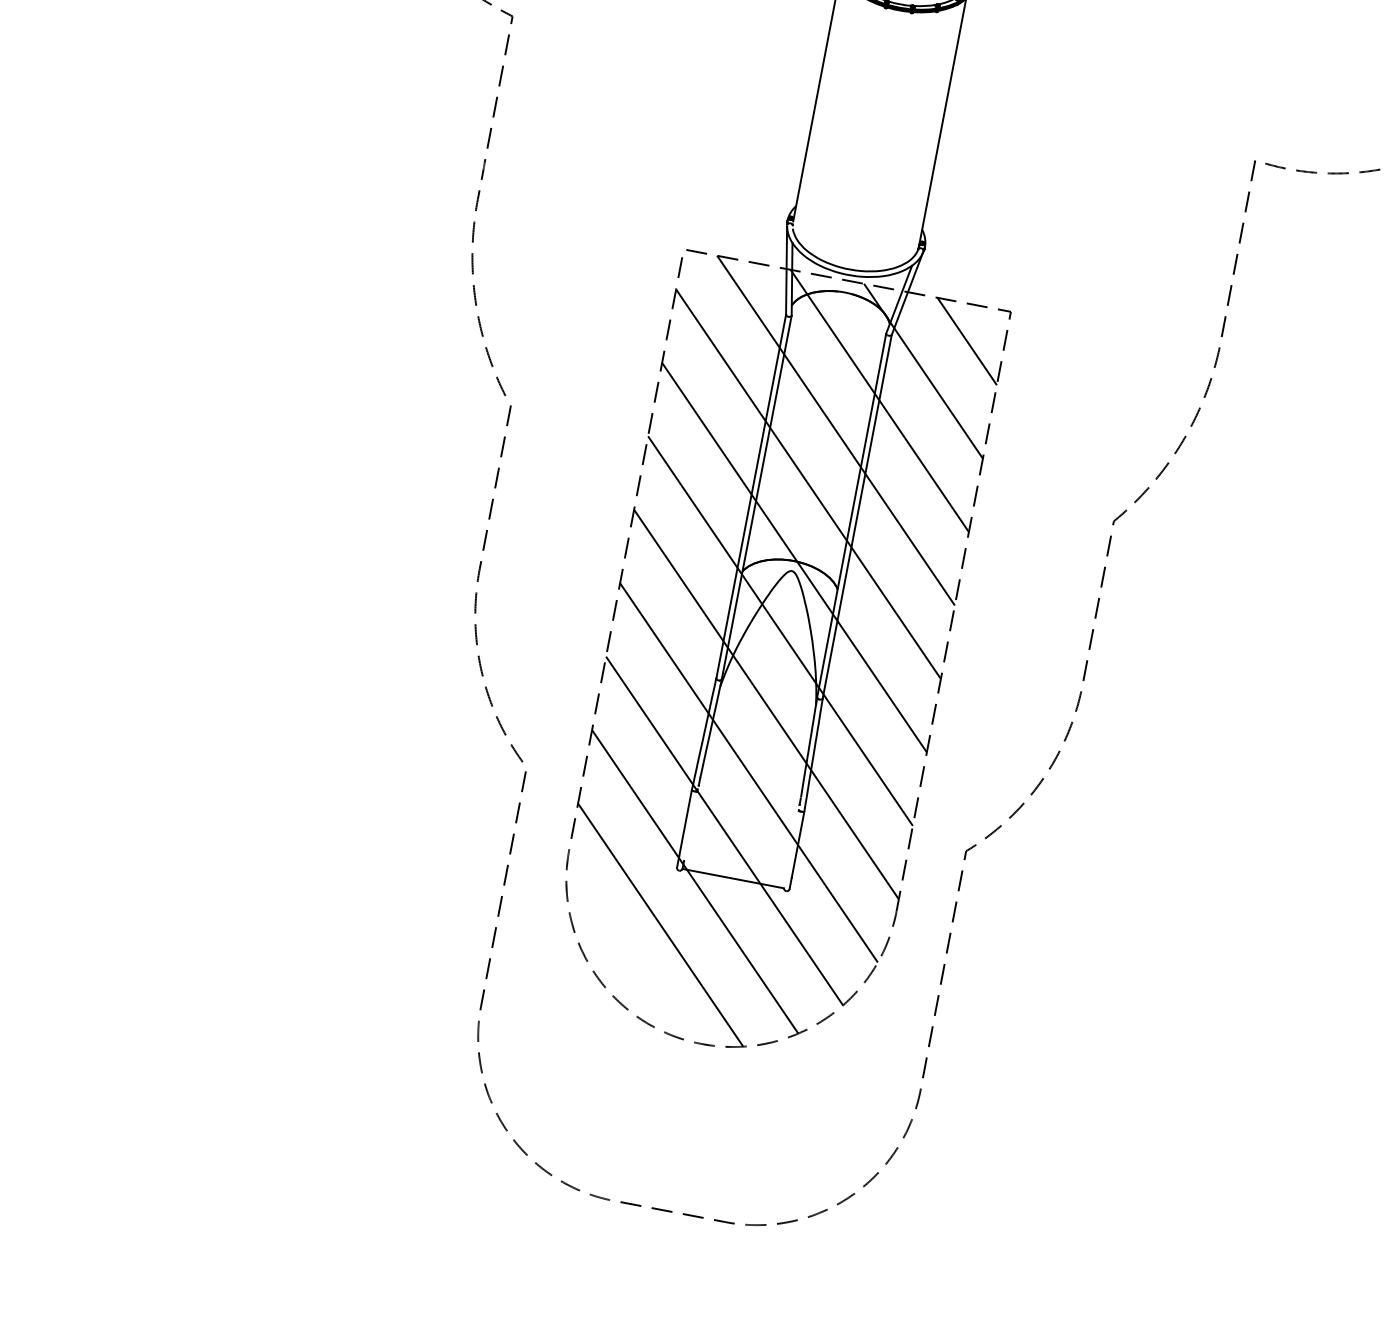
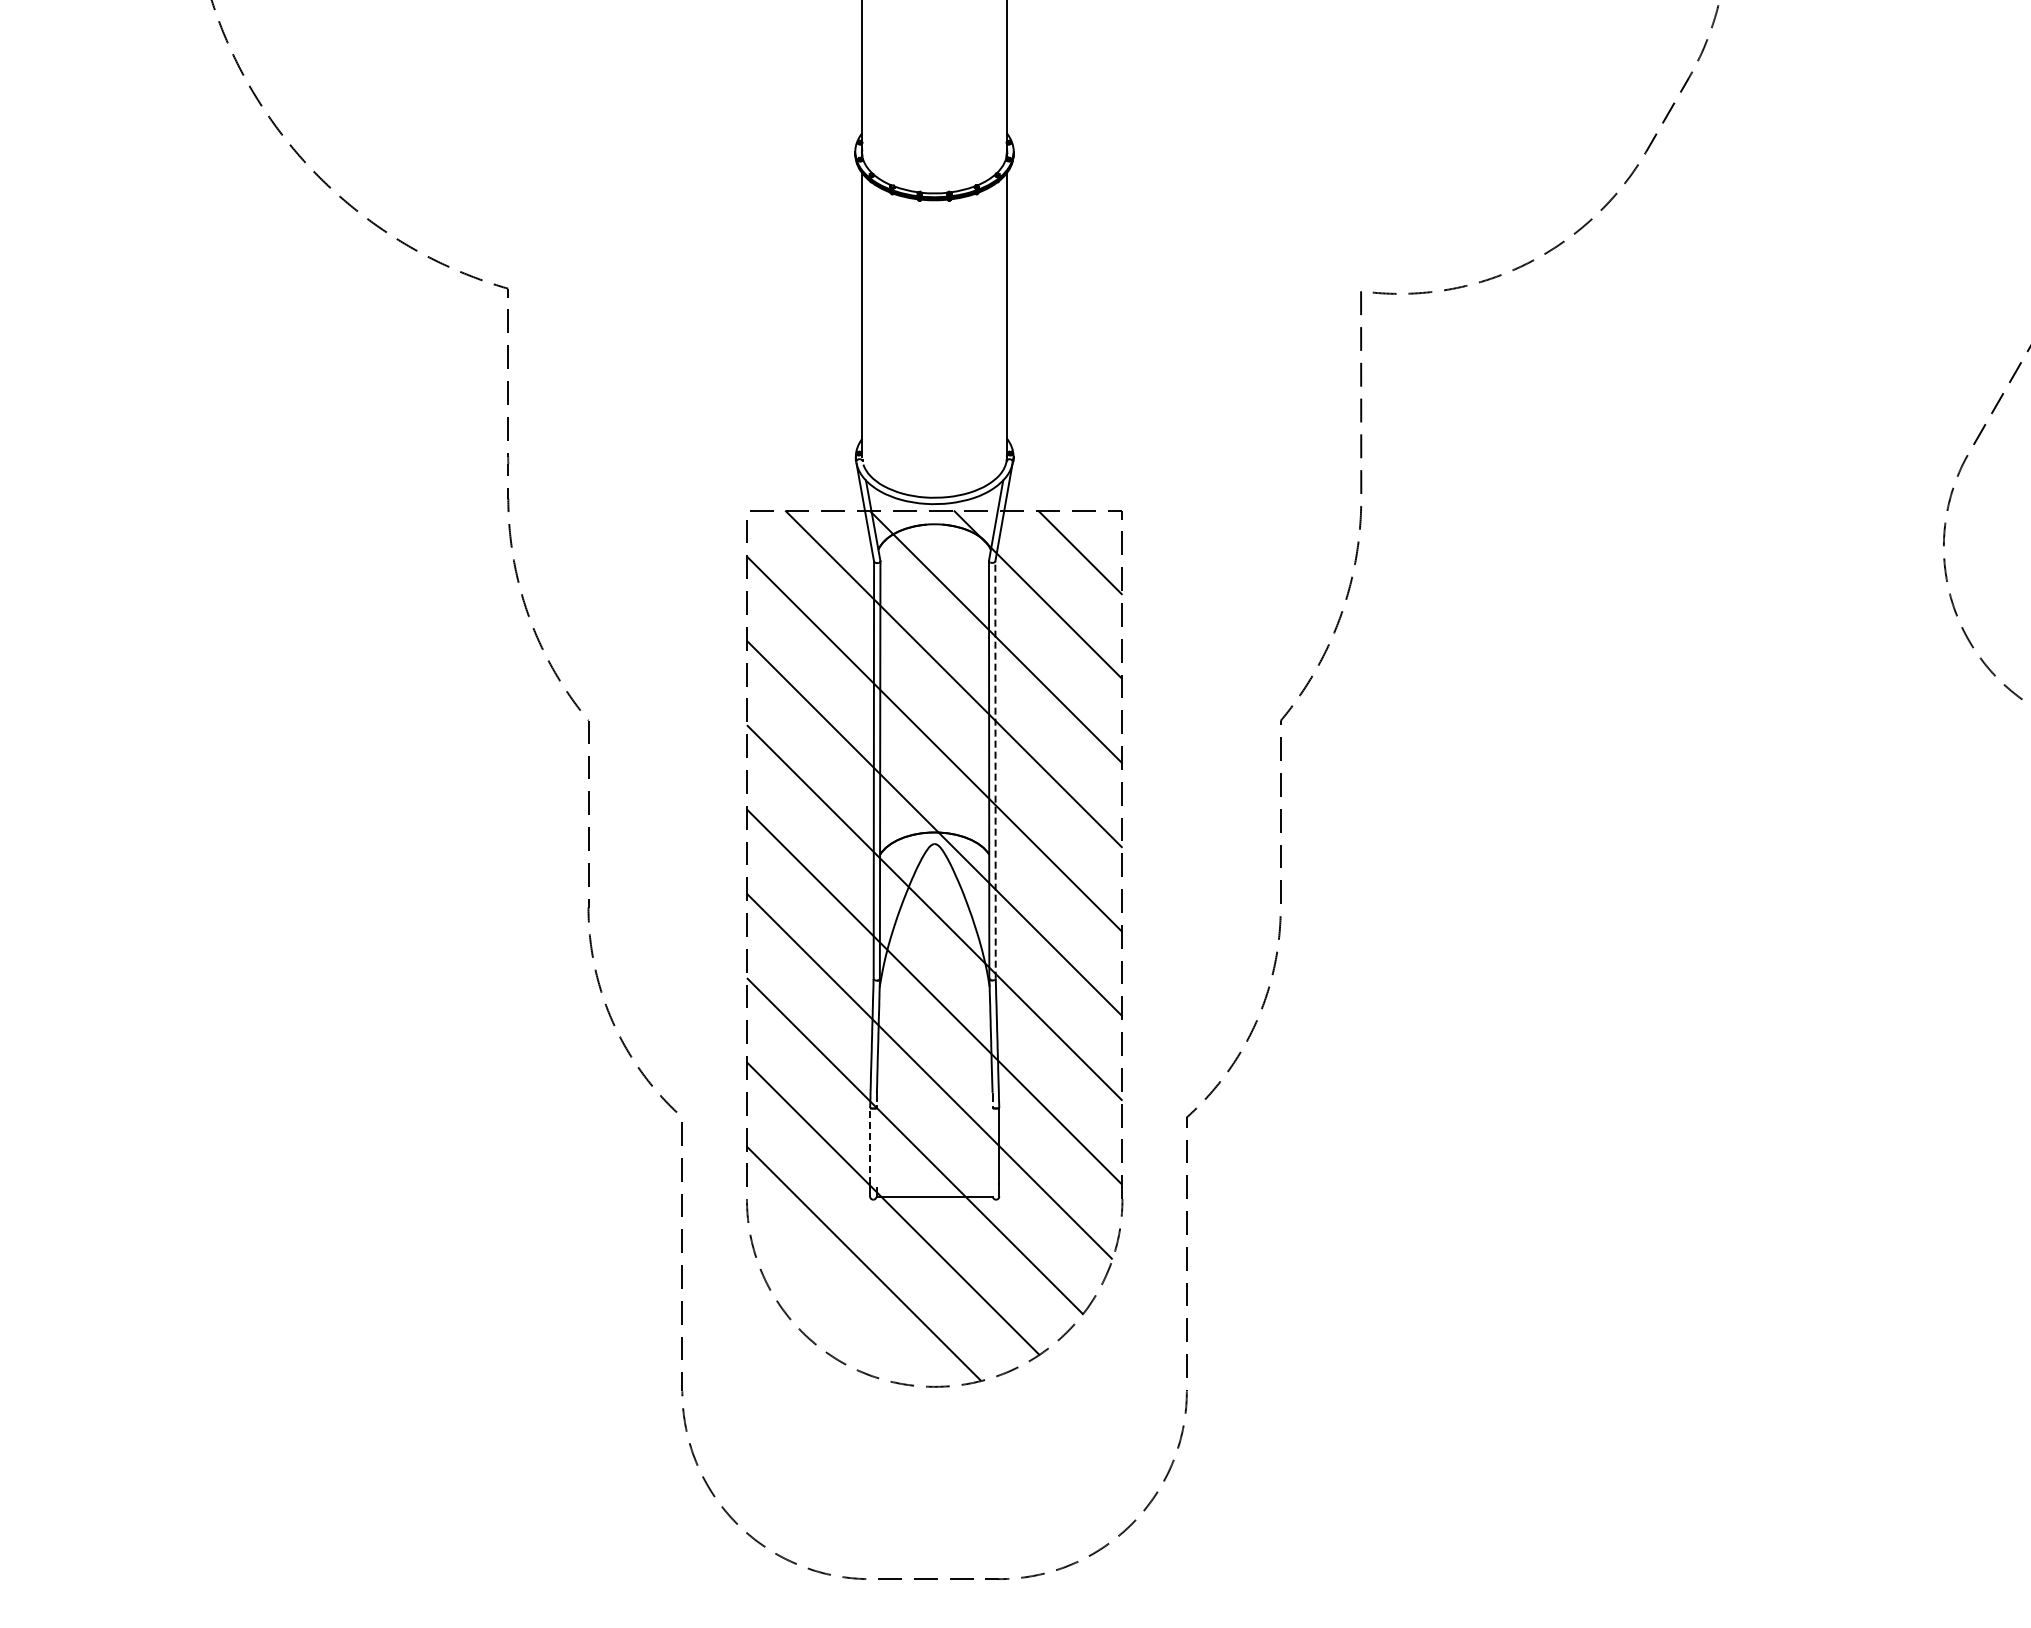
line: (857, 517) -> (995, 770), solid -> dashed
line: (685, 823) -> (870, 1145), solid -> dashed

